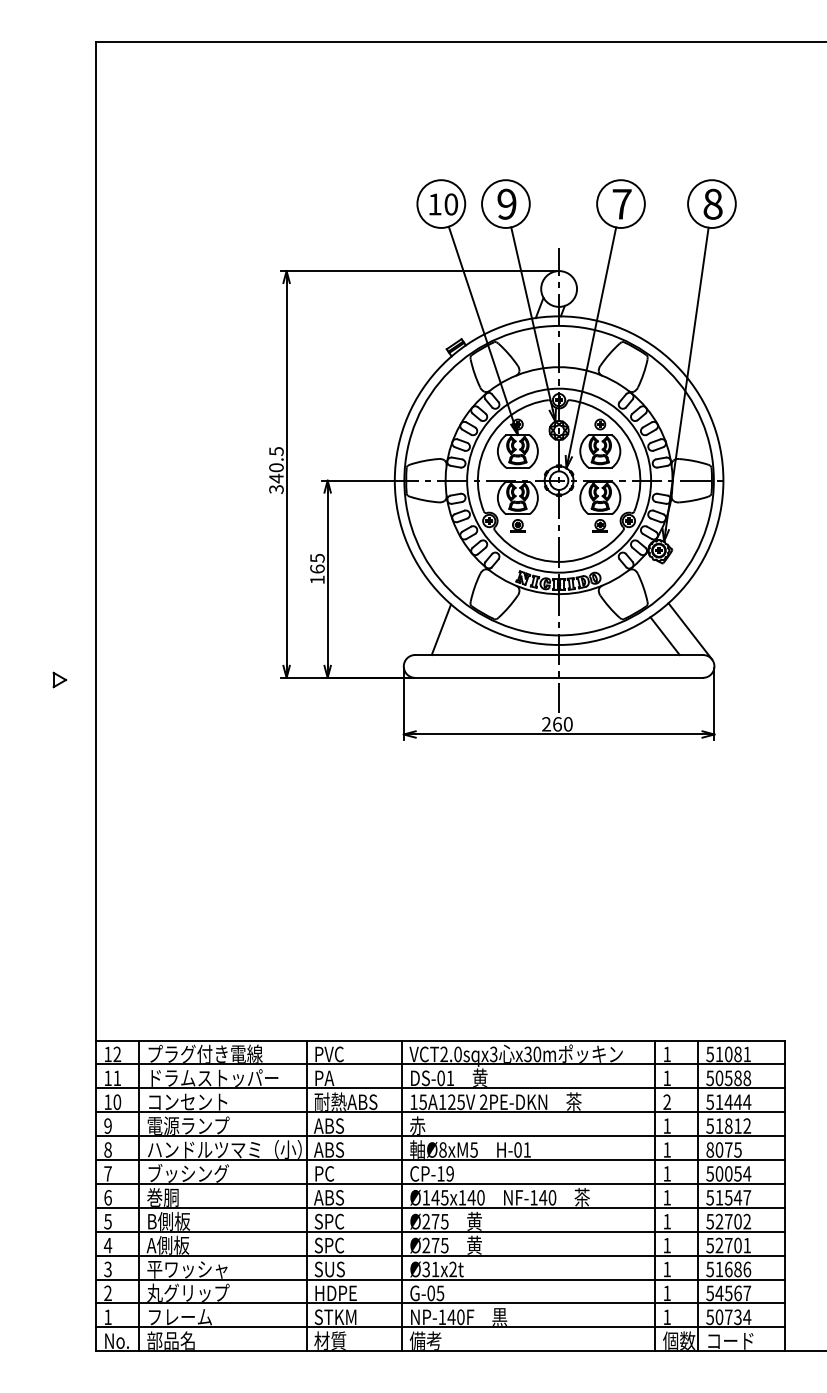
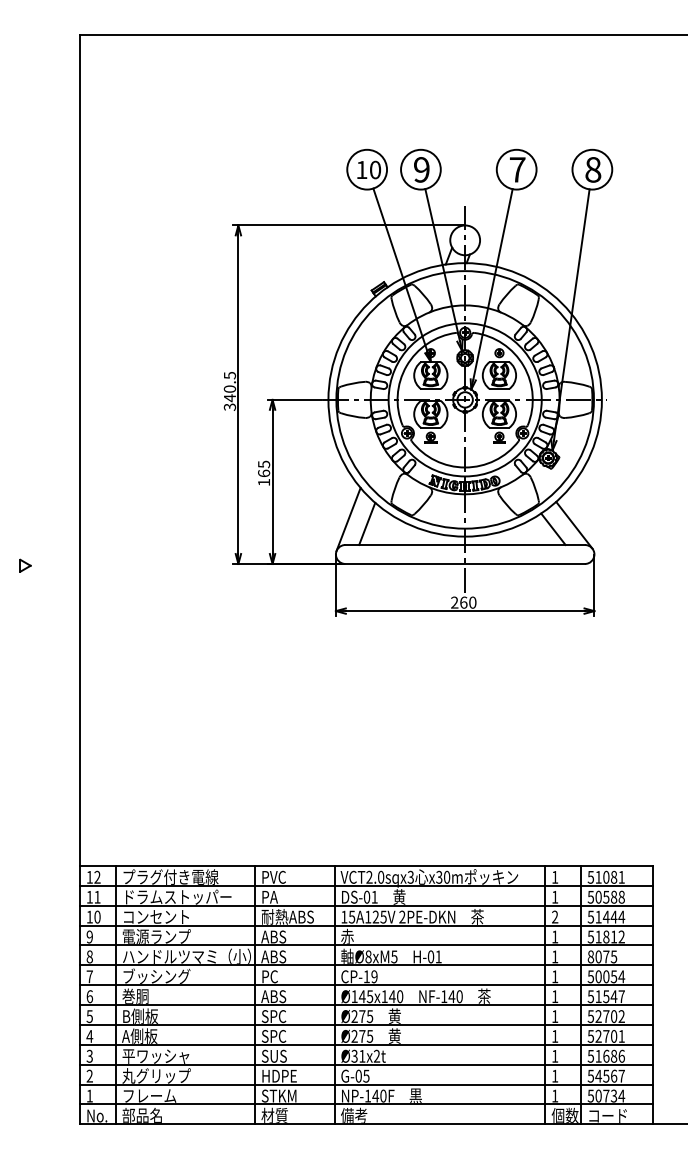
line: (418, 624) -> (348, 519), added
part: (59, 679) -> (25, 565), moved

